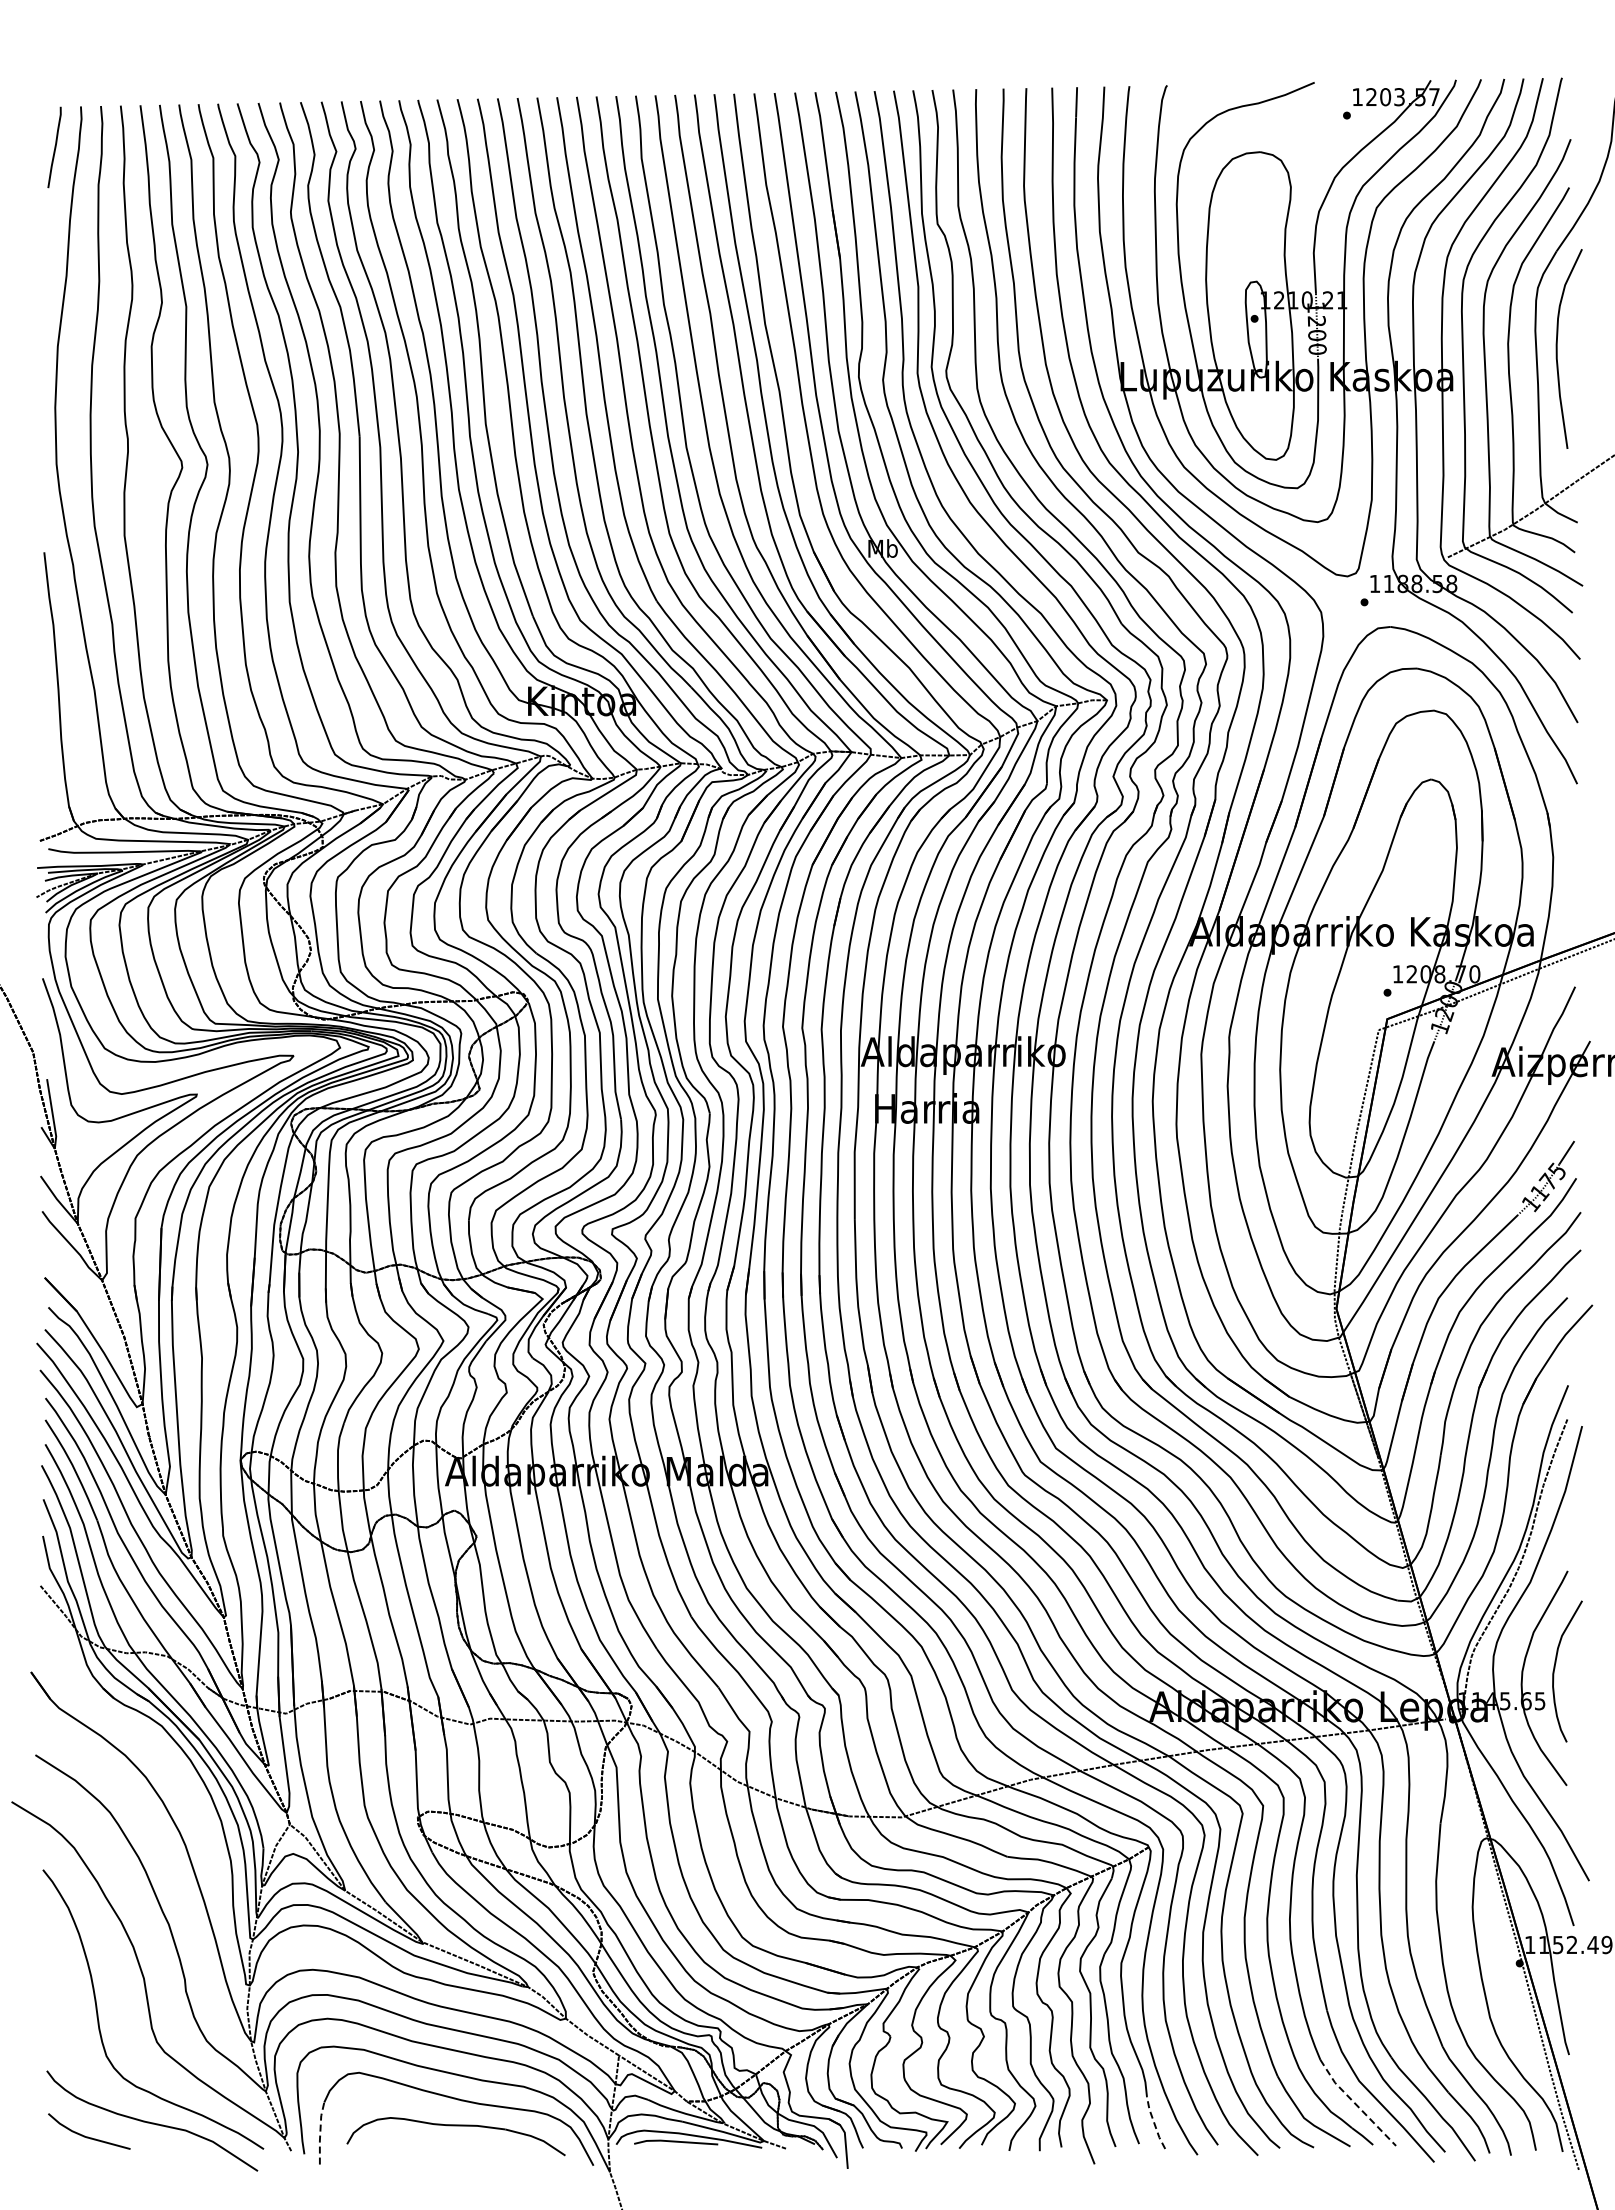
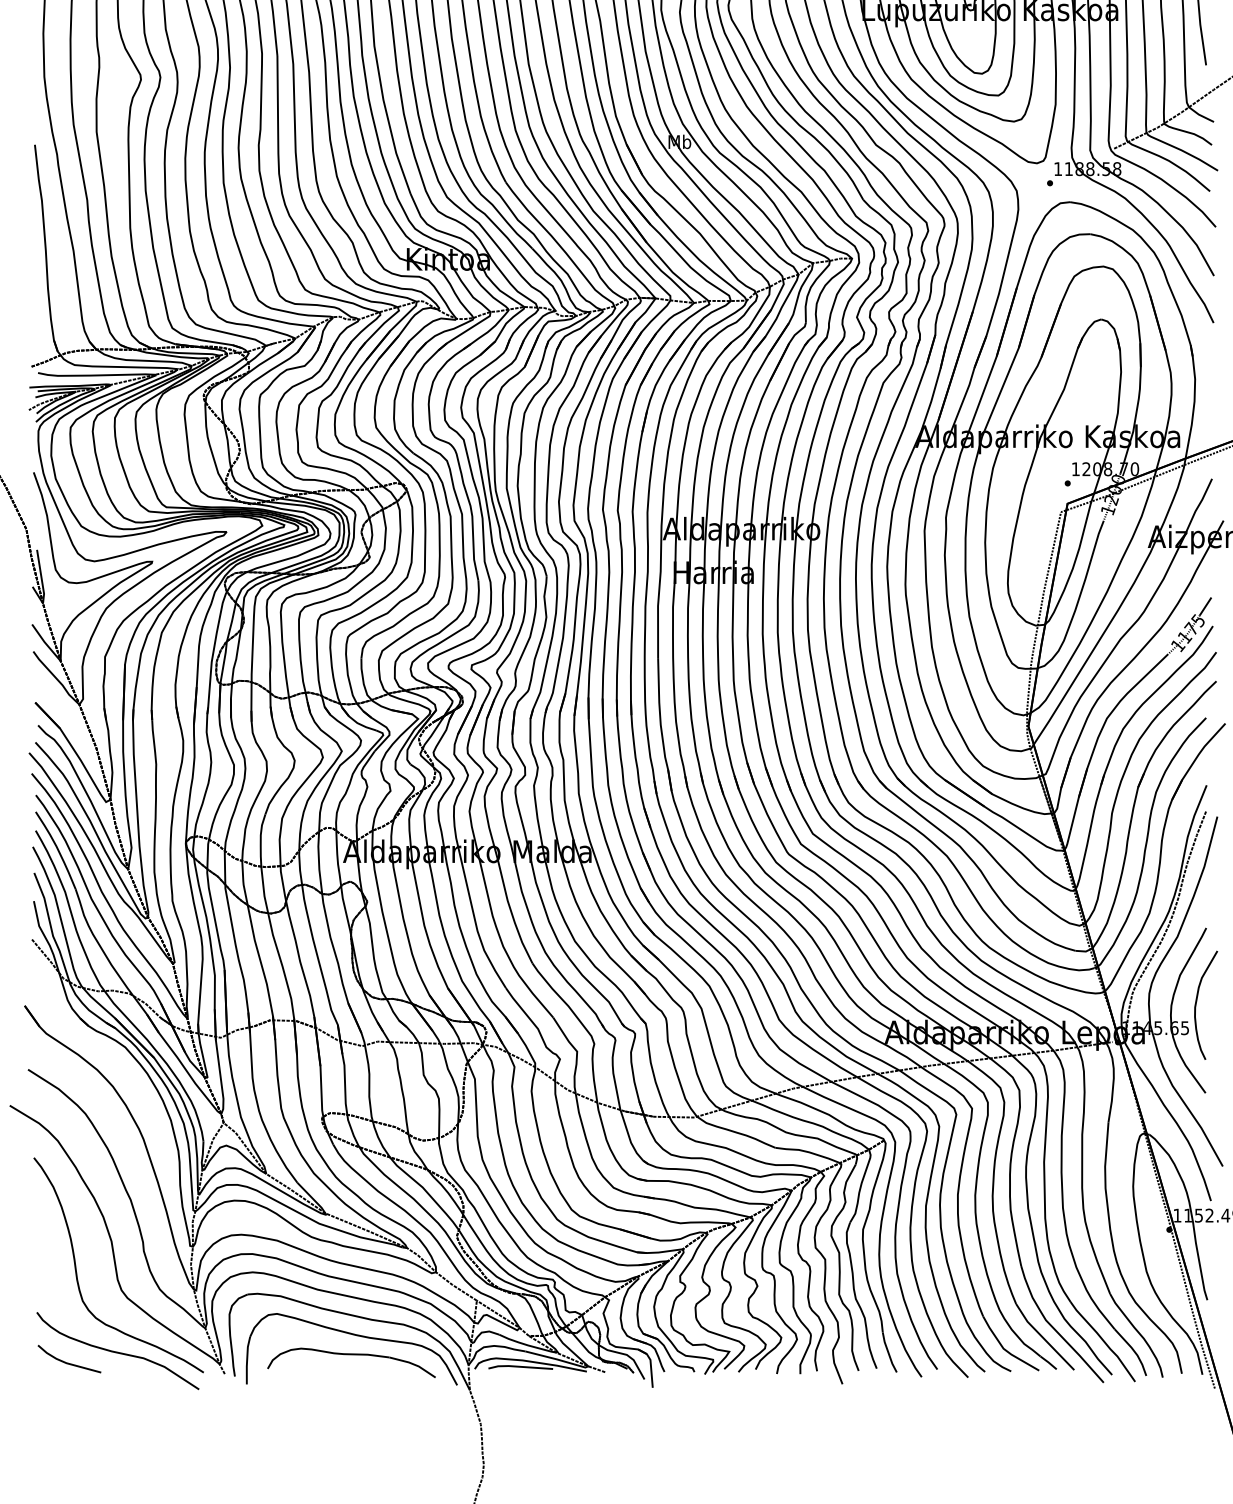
line: (1355, 2104) -> (1043, 1338), dashed -> solid
line: (1154, 2123) -> (888, 1352), dashed -> solid
line: (320, 2133) -> (247, 1360), dashed -> solid

